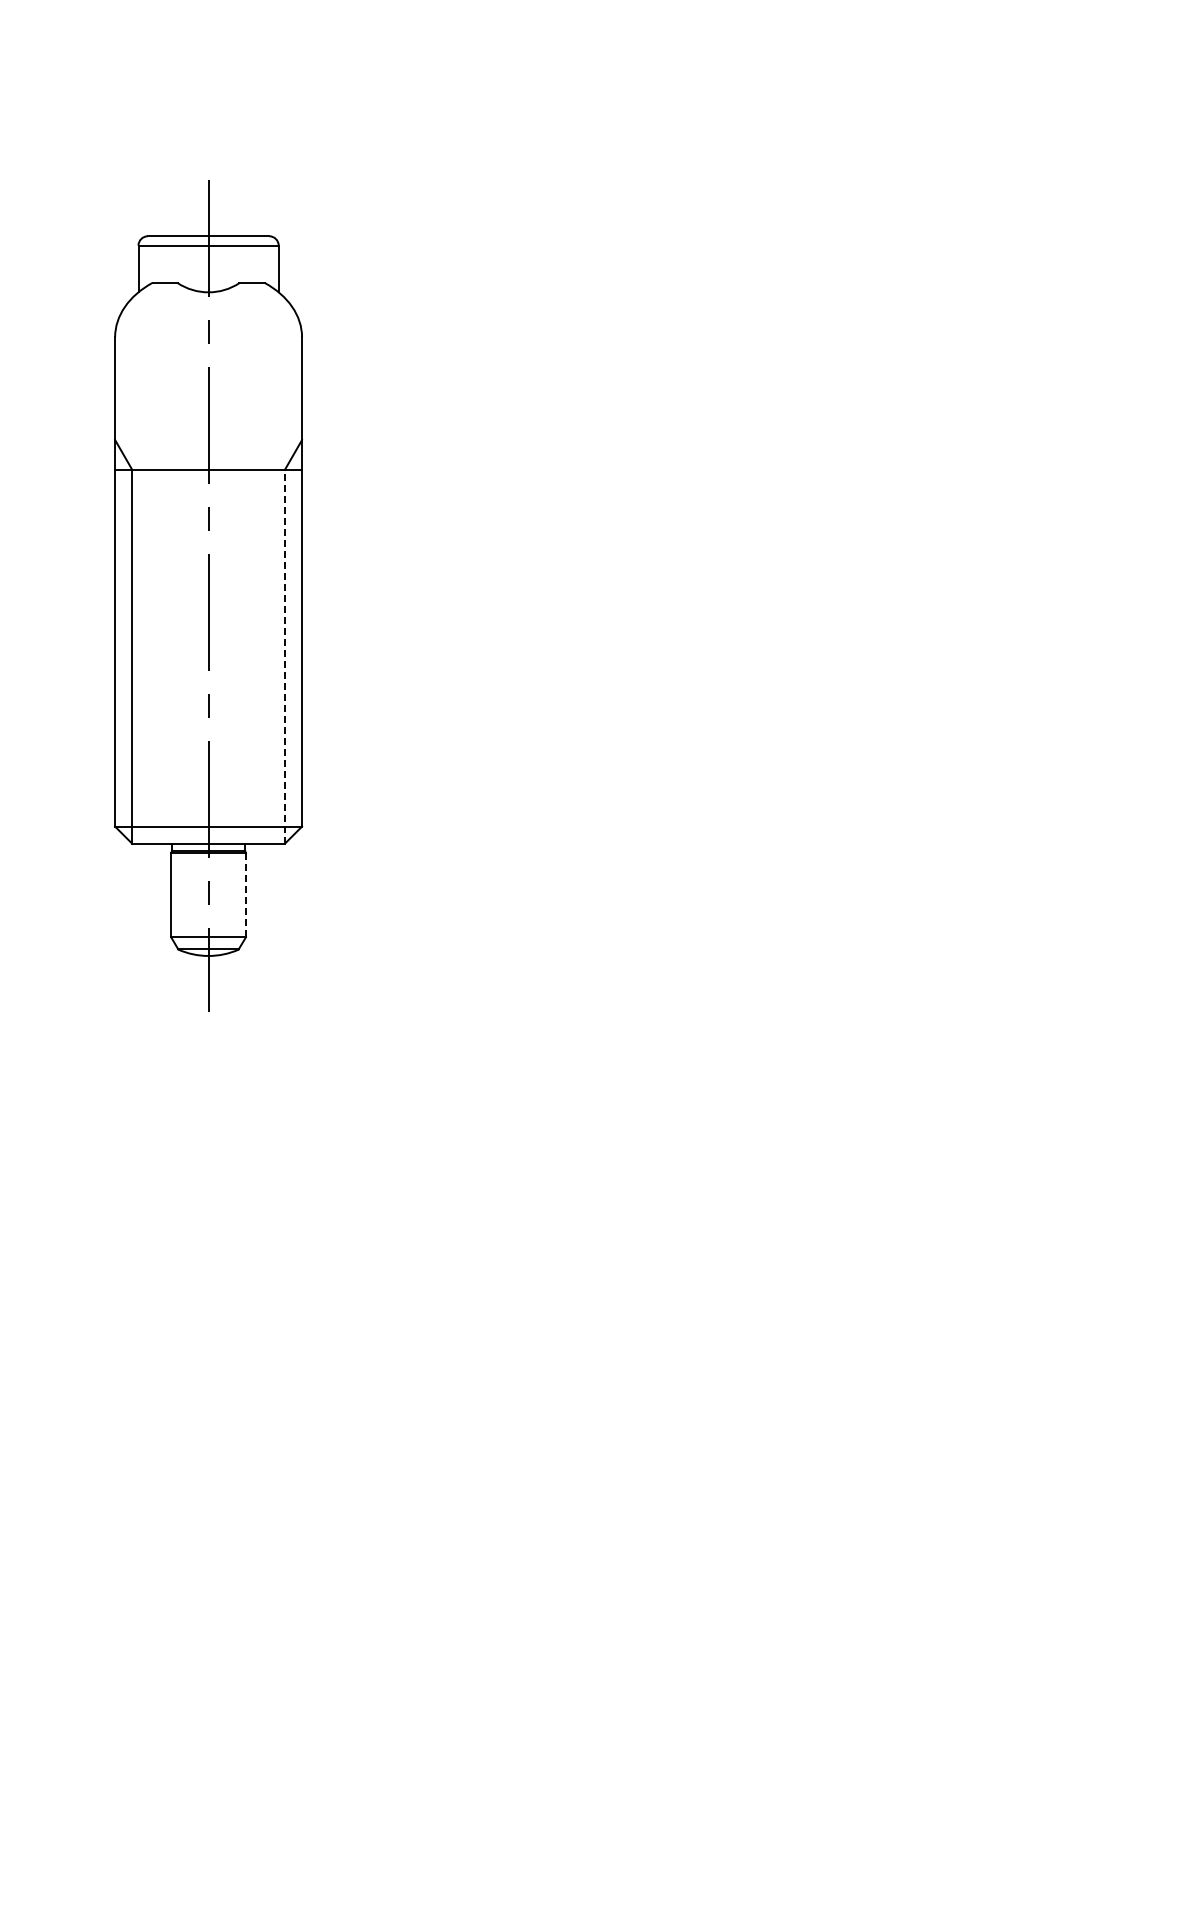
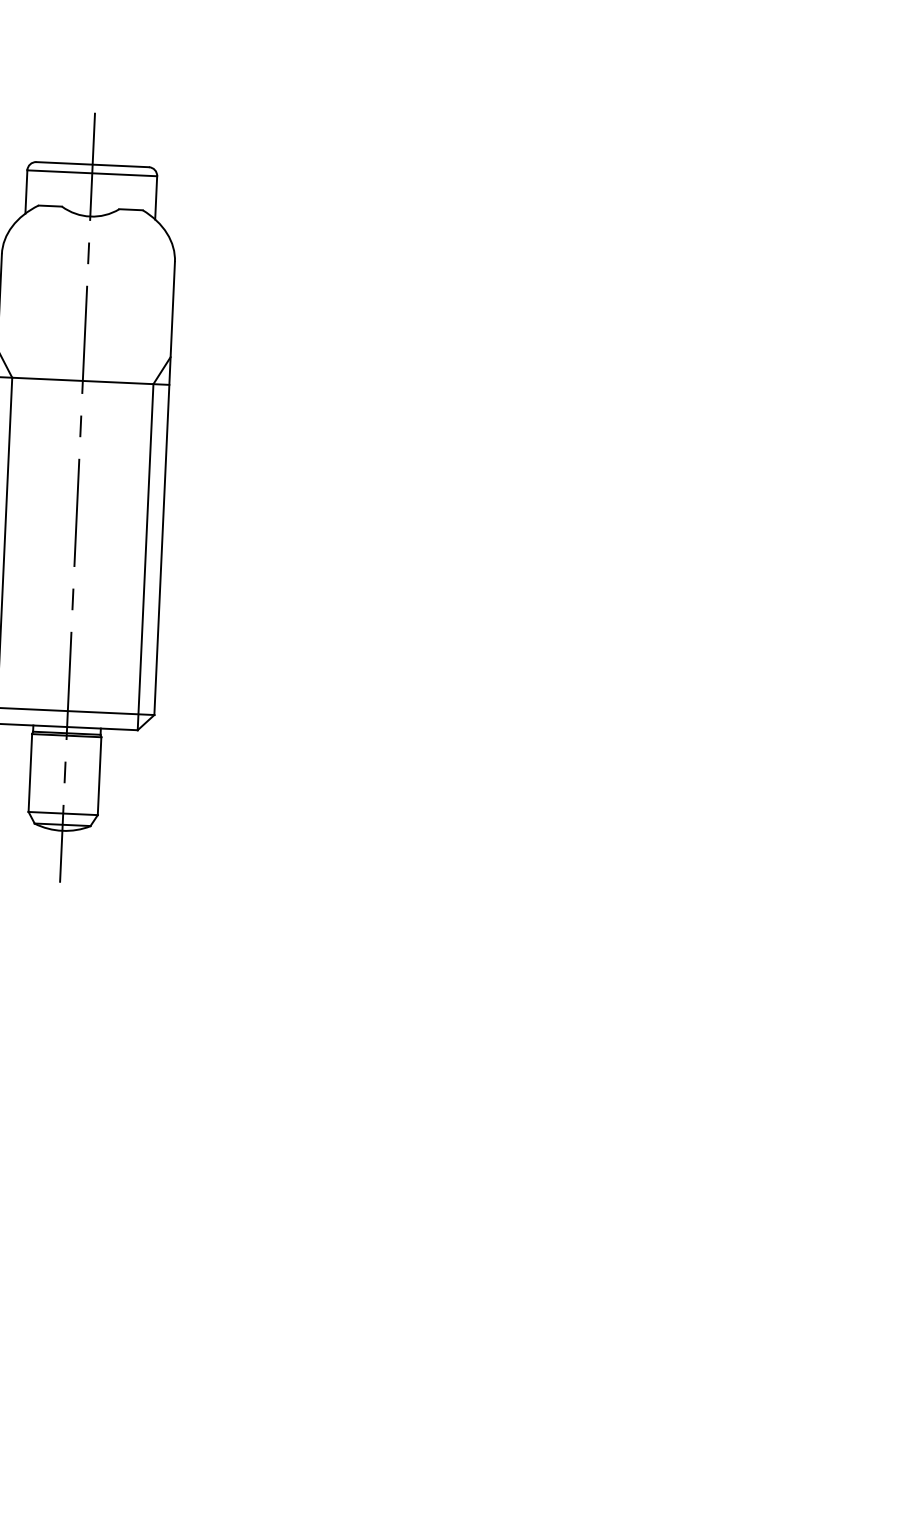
line: (284, 656) -> (145, 556), dashed -> solid
line: (245, 894) -> (99, 775), dashed -> solid

